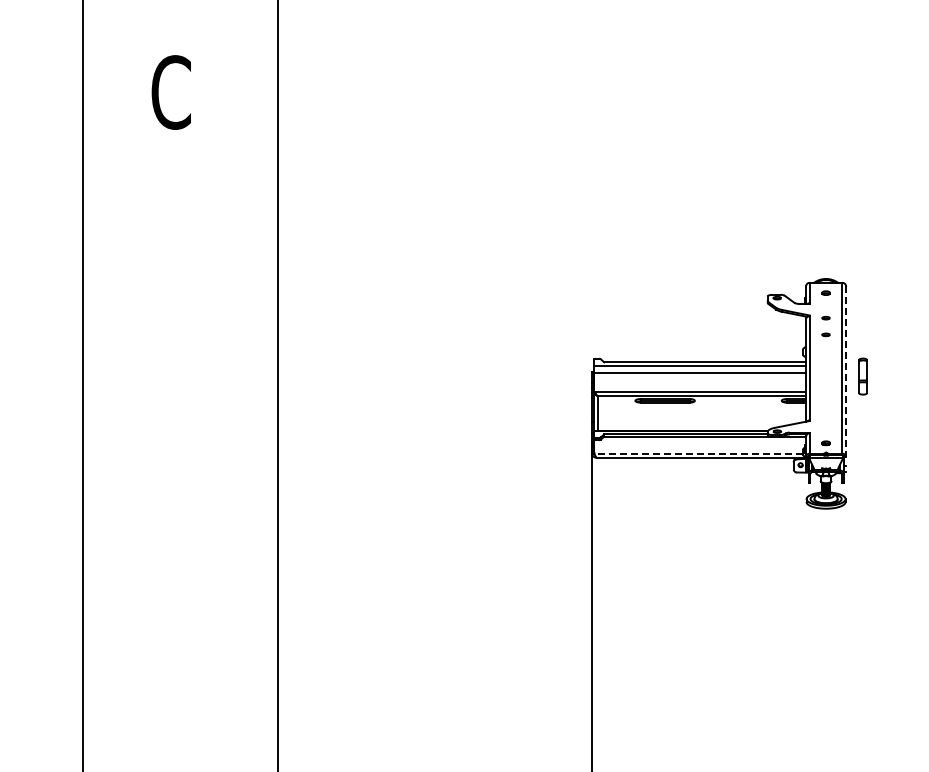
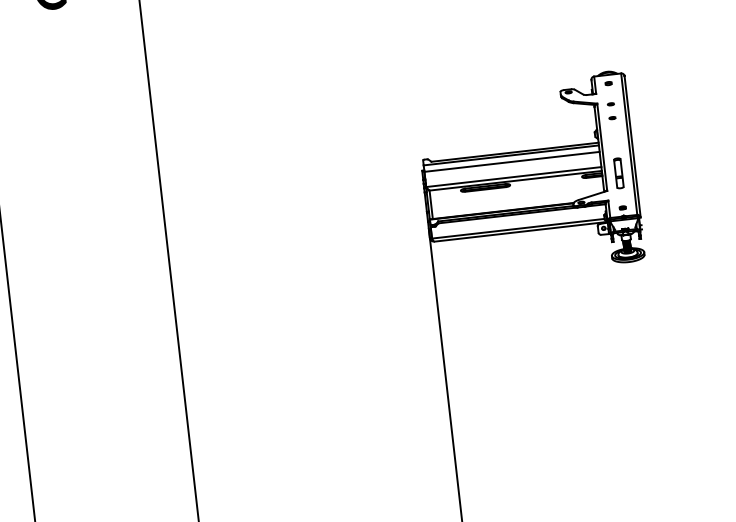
line: (846, 372) -> (633, 147), dashed -> solid
part: (862, 376) -> (618, 173), moved
line: (698, 453) -> (518, 228), dashed -> solid

